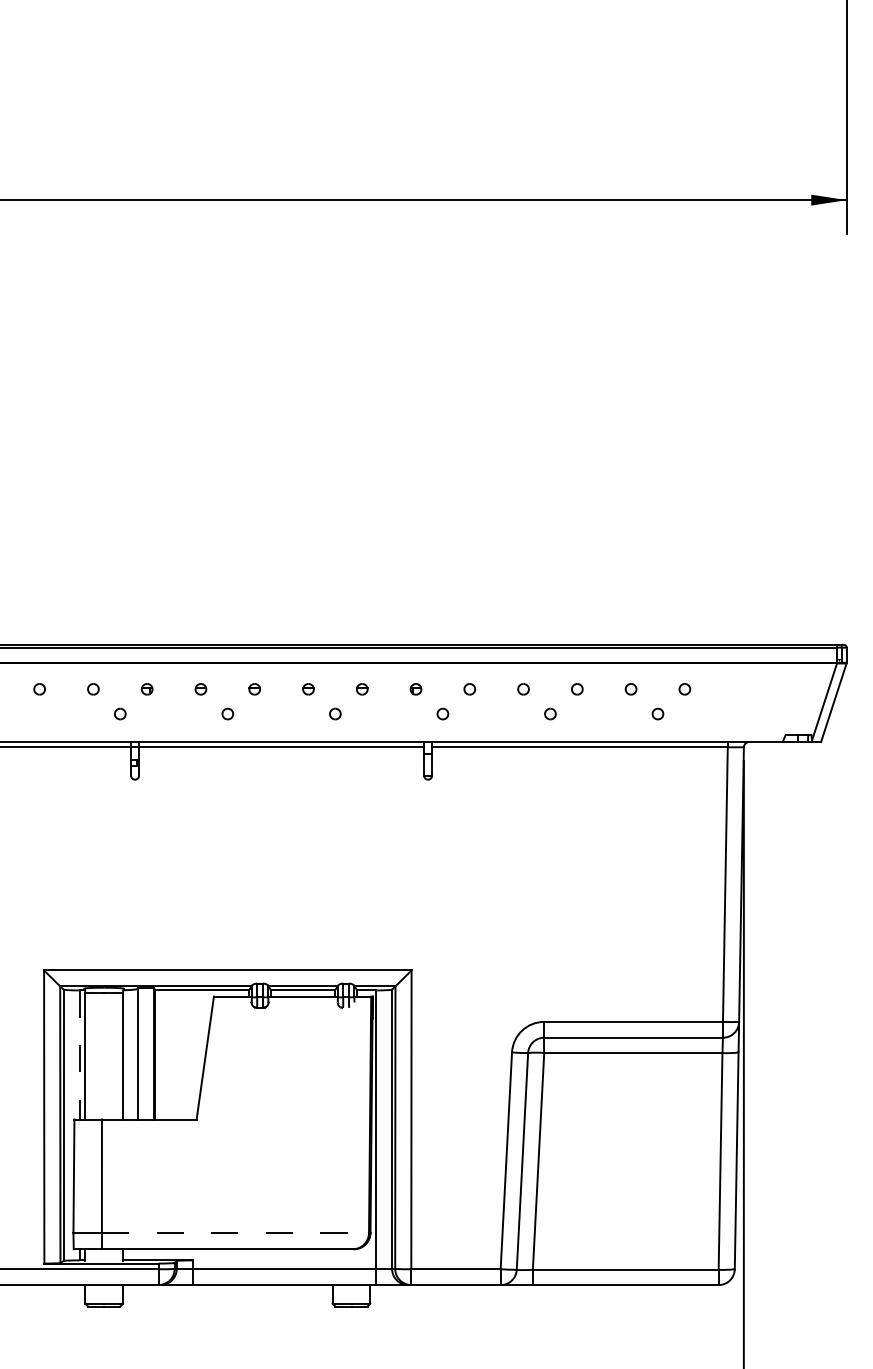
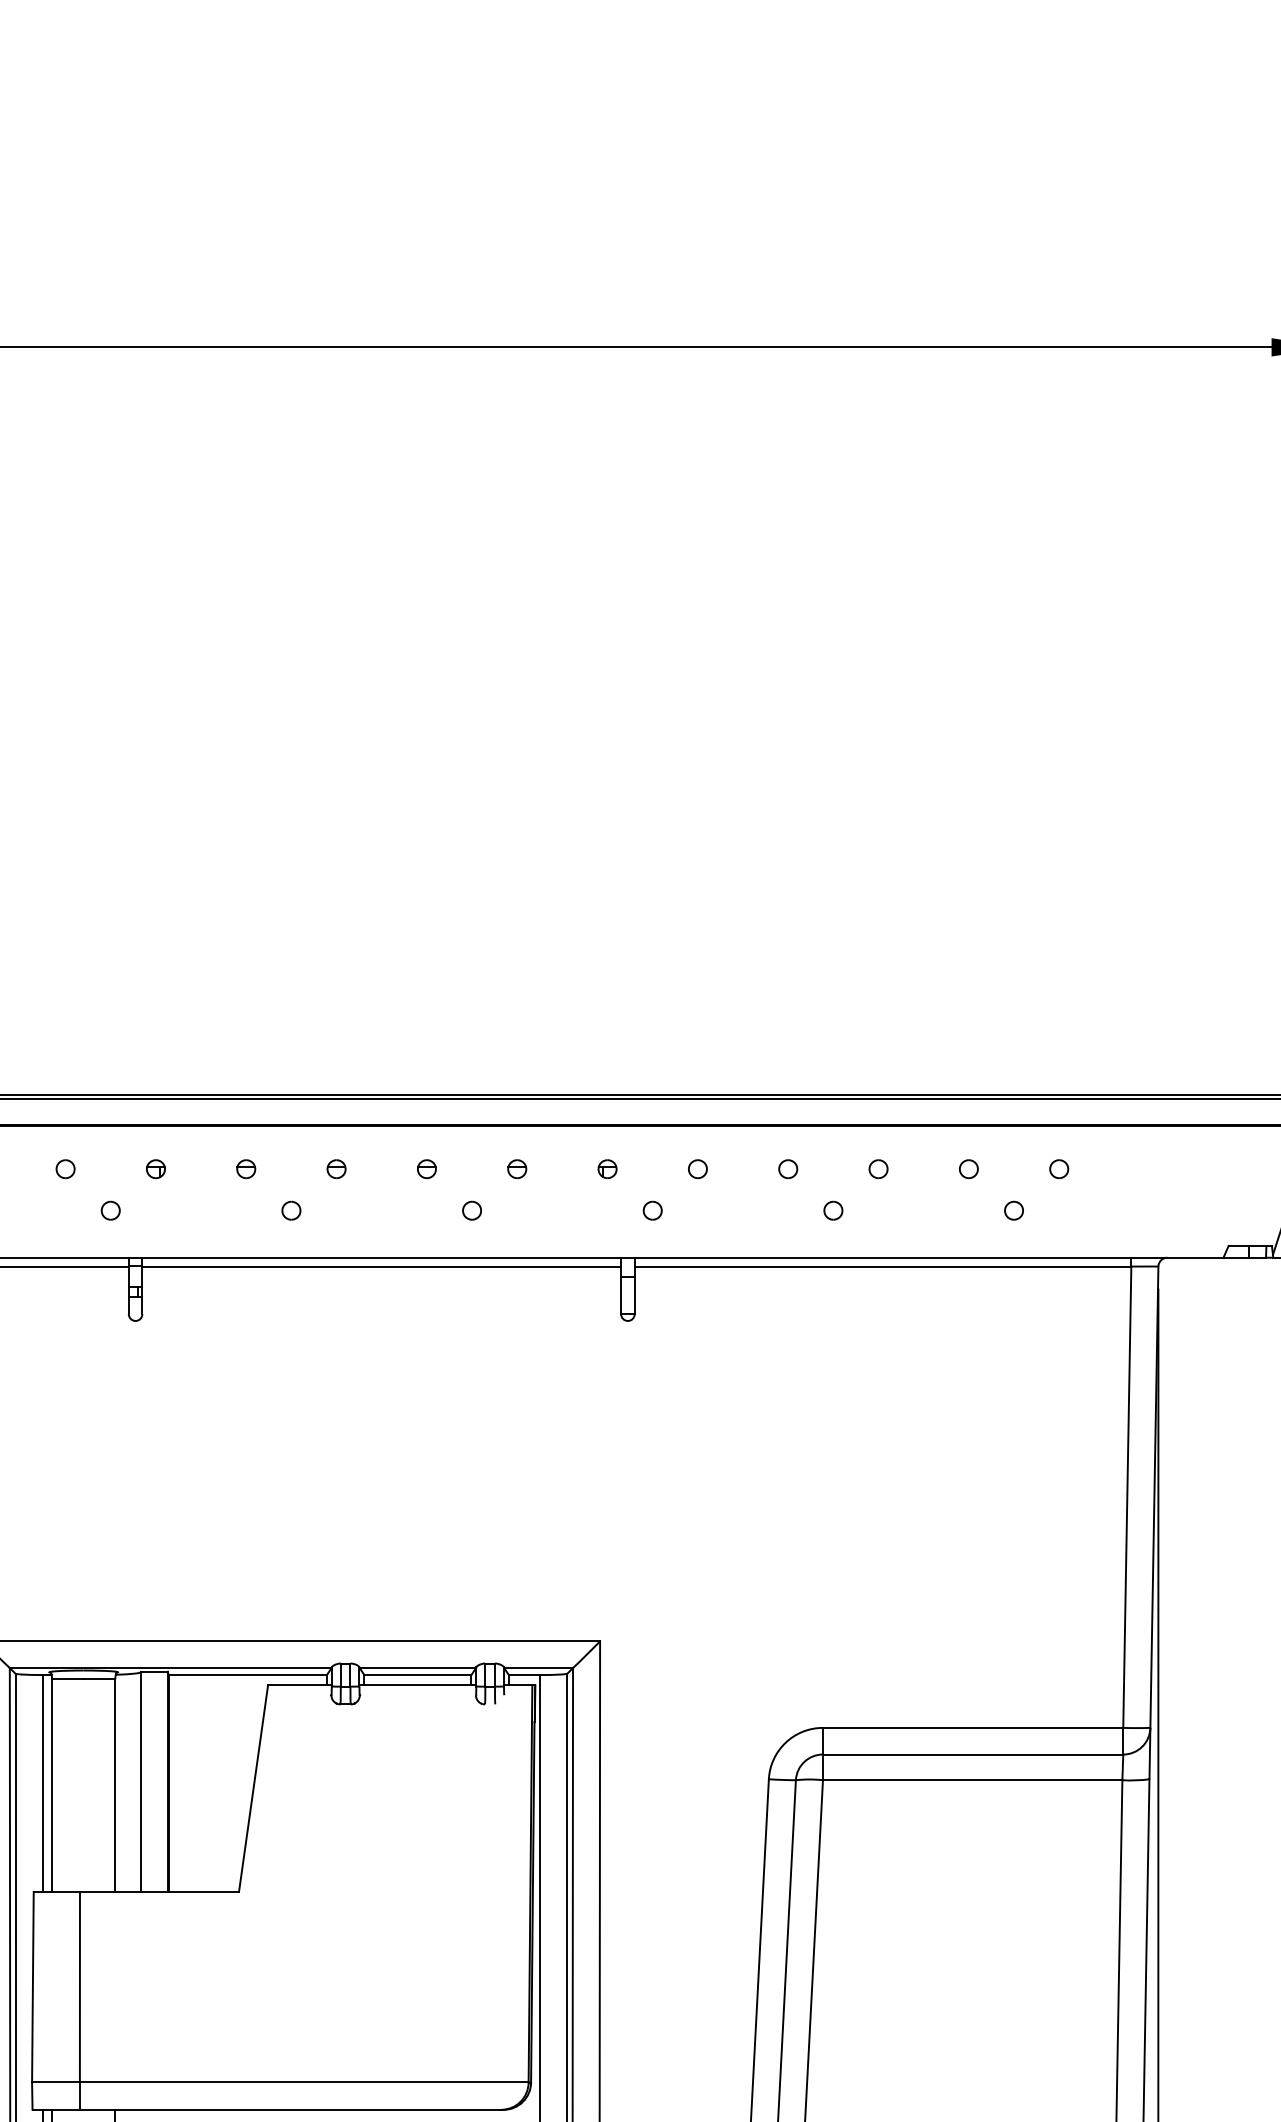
line: (79, 1054) -> (42, 1782), dashed -> solid
line: (235, 1232) -> (304, 2081), dashed -> solid

